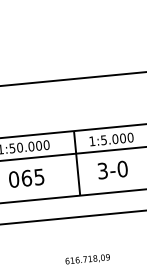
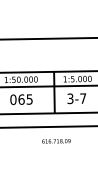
text: (123, 168) -> (83, 98), 3-0 -> 3-7
text: (87, 259) -> (56, 141), moved

